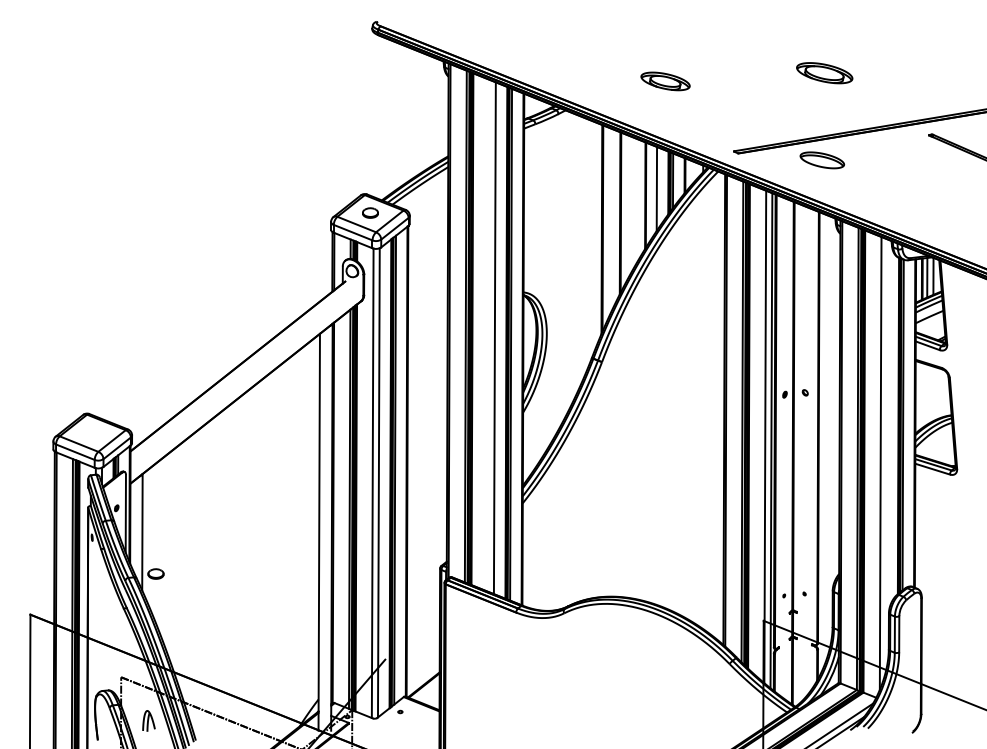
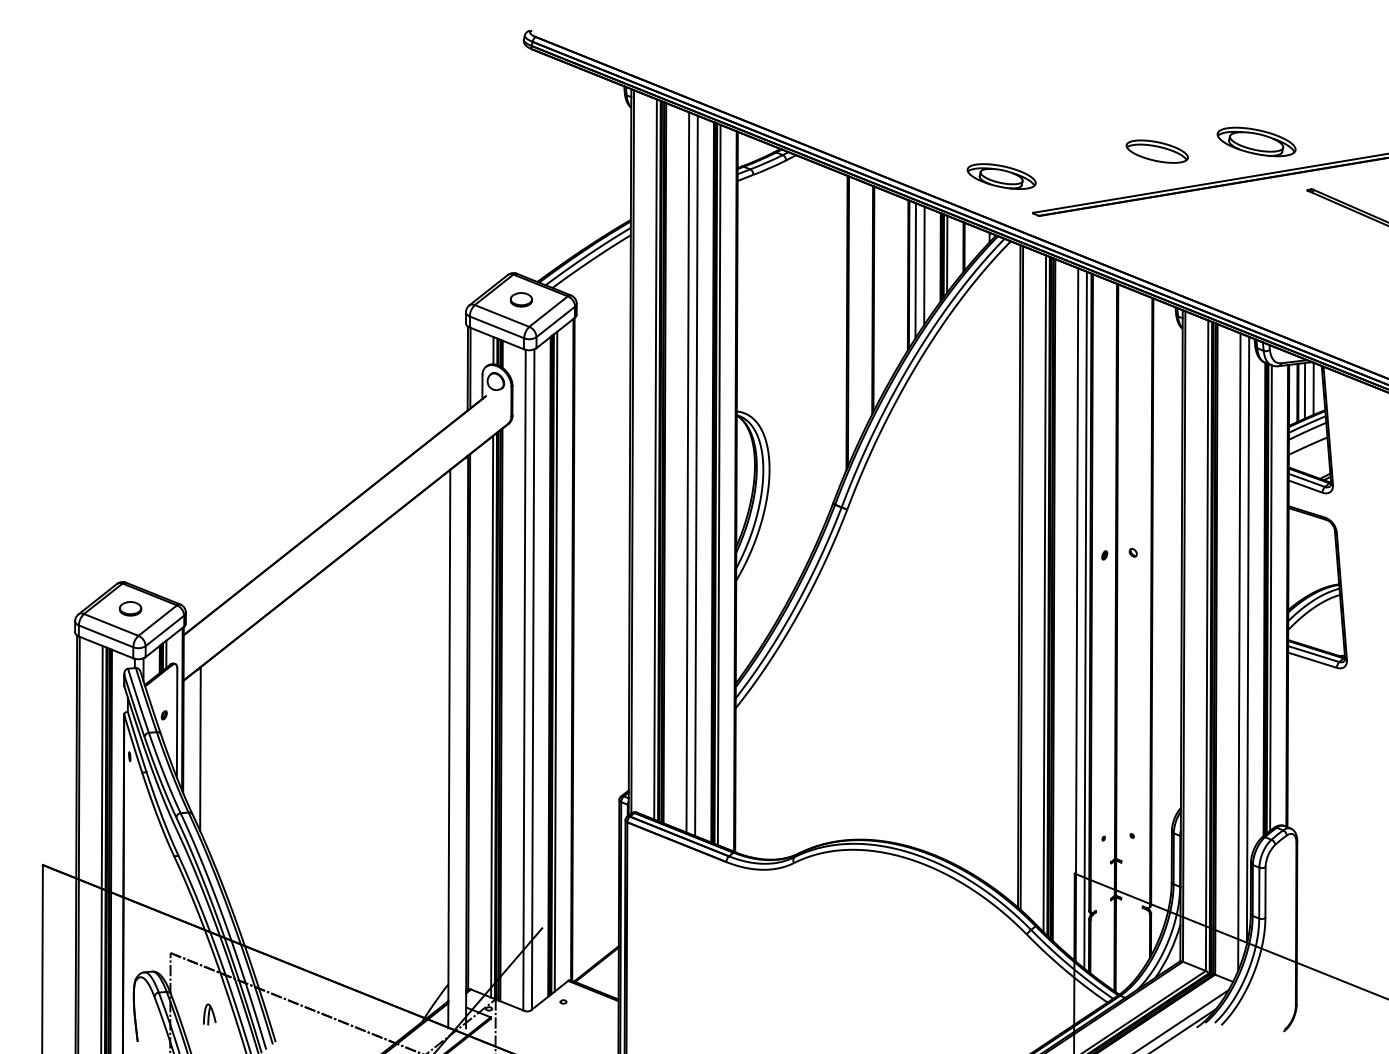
part: (824, 72) -> (1256, 141), moved
part: (665, 81) -> (1001, 176), moved
part: (821, 160) -> (1156, 151), moved
line: (650, 192) -> (915, 270), added
line: (488, 335) -> (687, 472), added
line: (886, 454) -> (1247, 639), added
part: (155, 573) -> (130, 608), moved
part: (148, 720) -> (209, 1014), size x0.71

